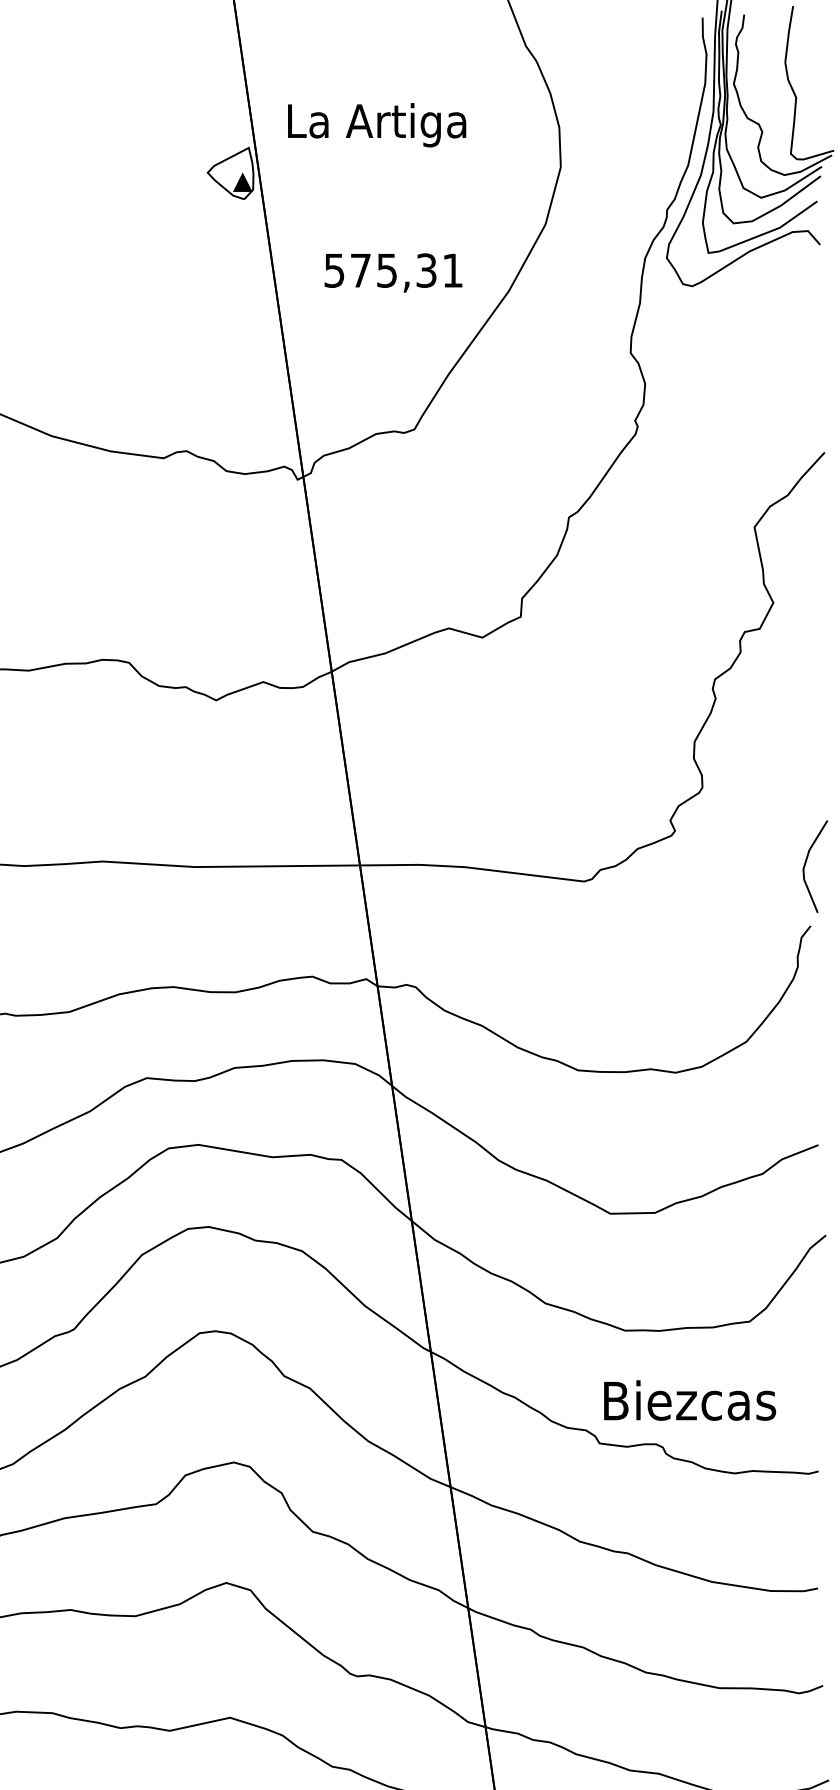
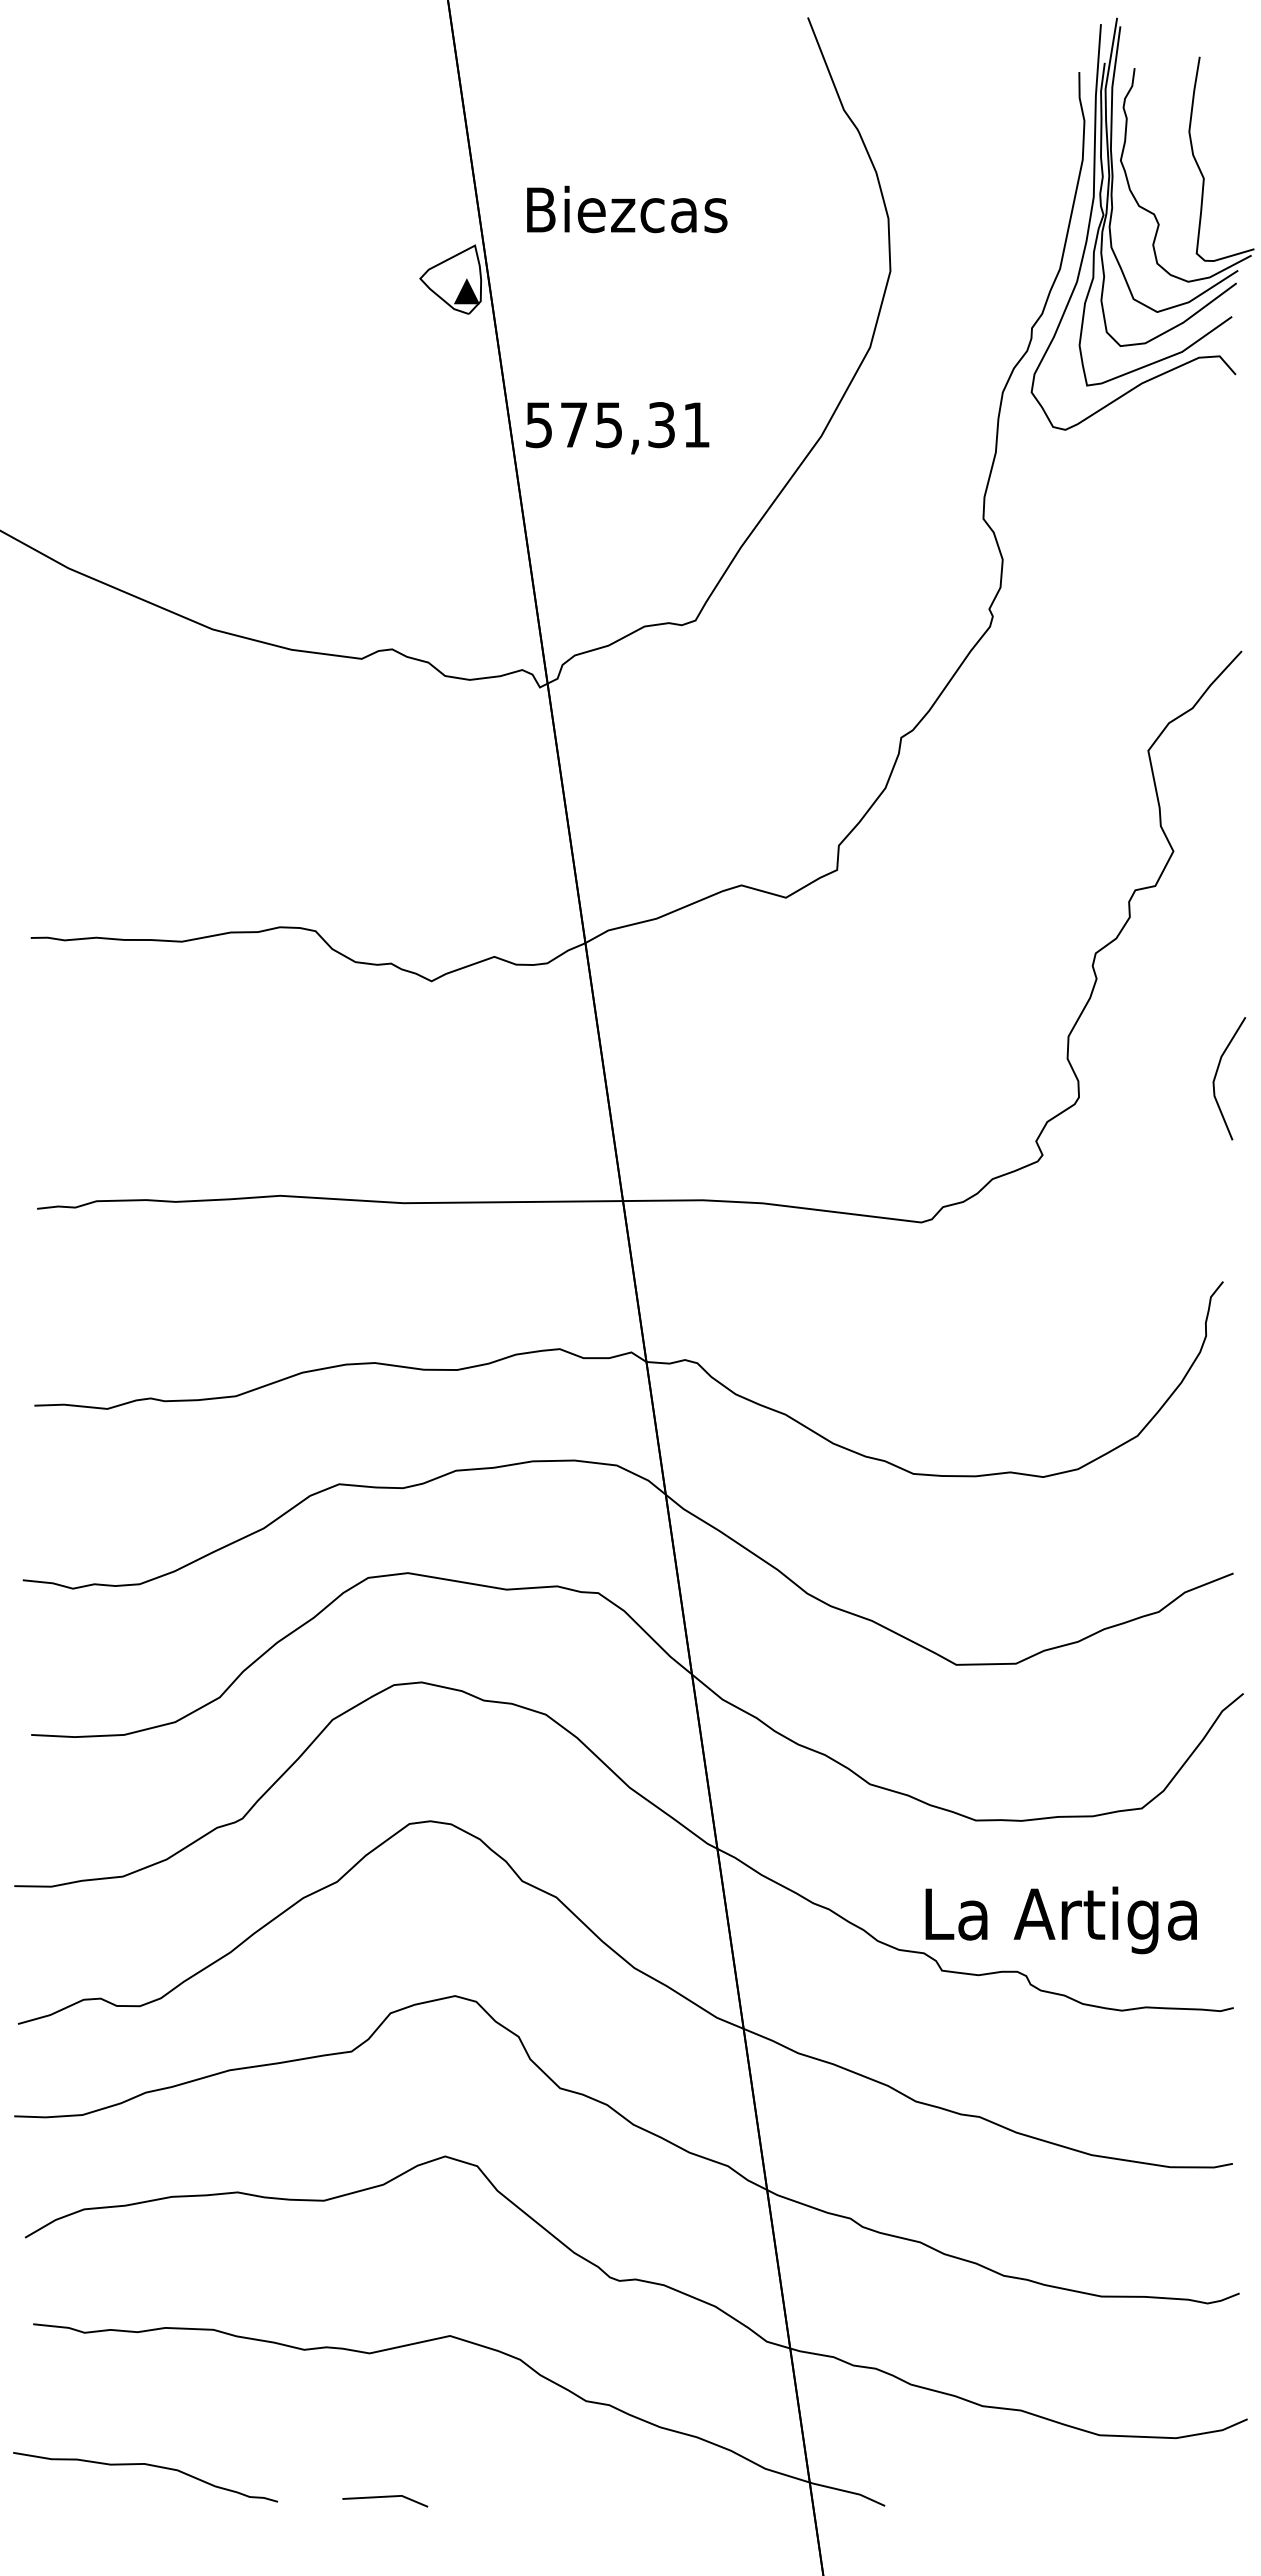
text: (379, 124) -> (648, 214), La Artiga -> Biezcas
text: (393, 273) -> (617, 428), moved
line: (806, 862) -> (1217, 1073), moved
text: (688, 1405) -> (1060, 1920), Biezcas -> La Artiga

